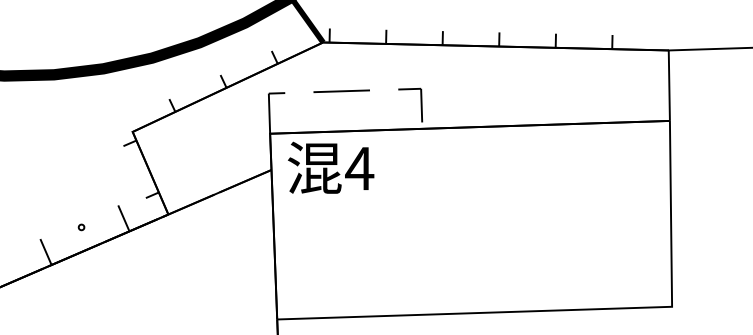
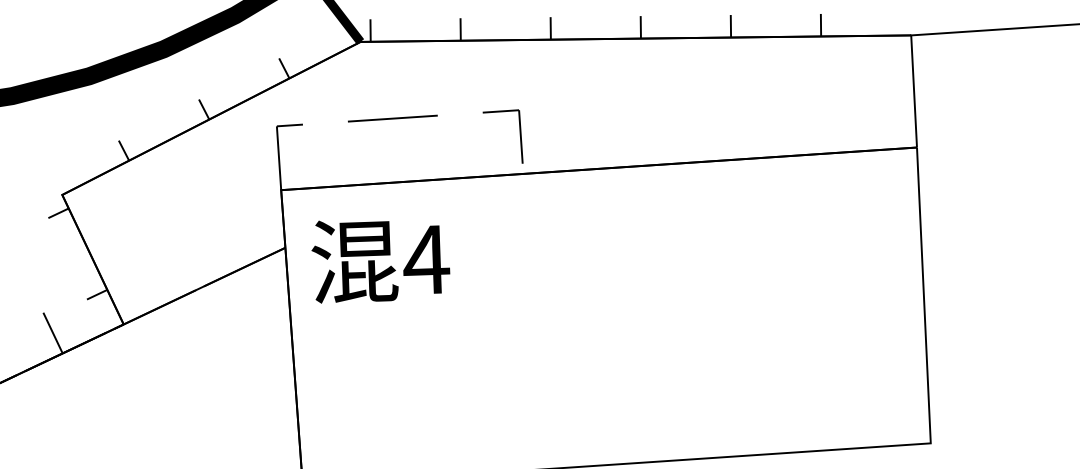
text: (331, 167) -> (381, 259), moved

